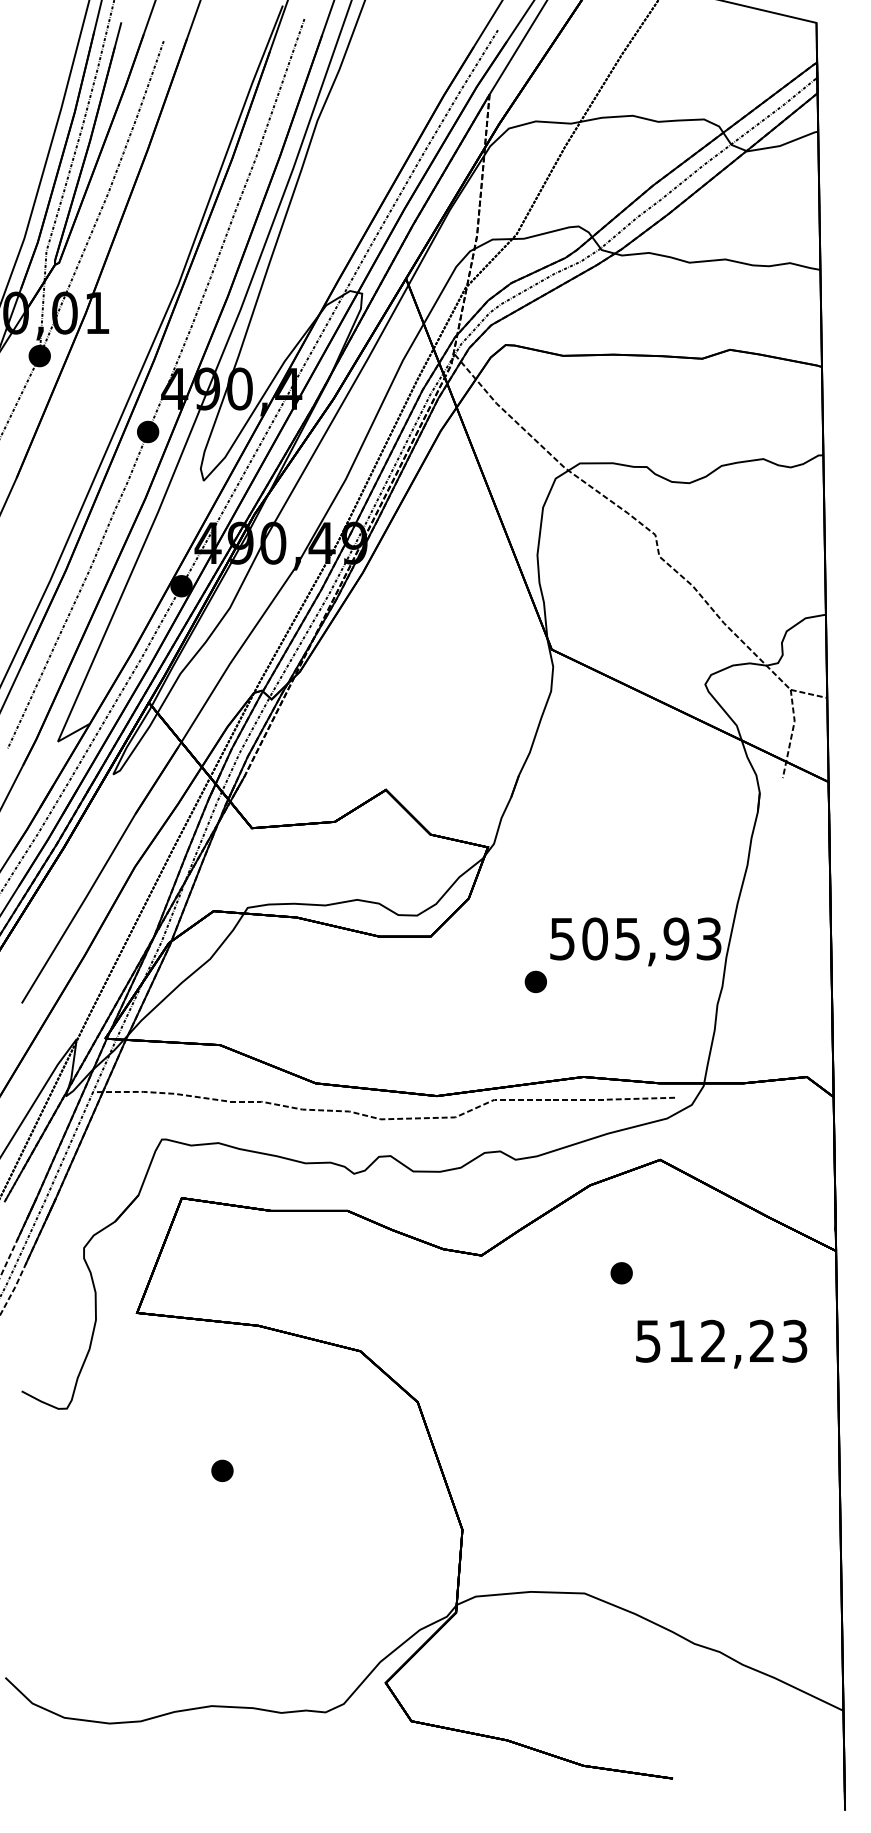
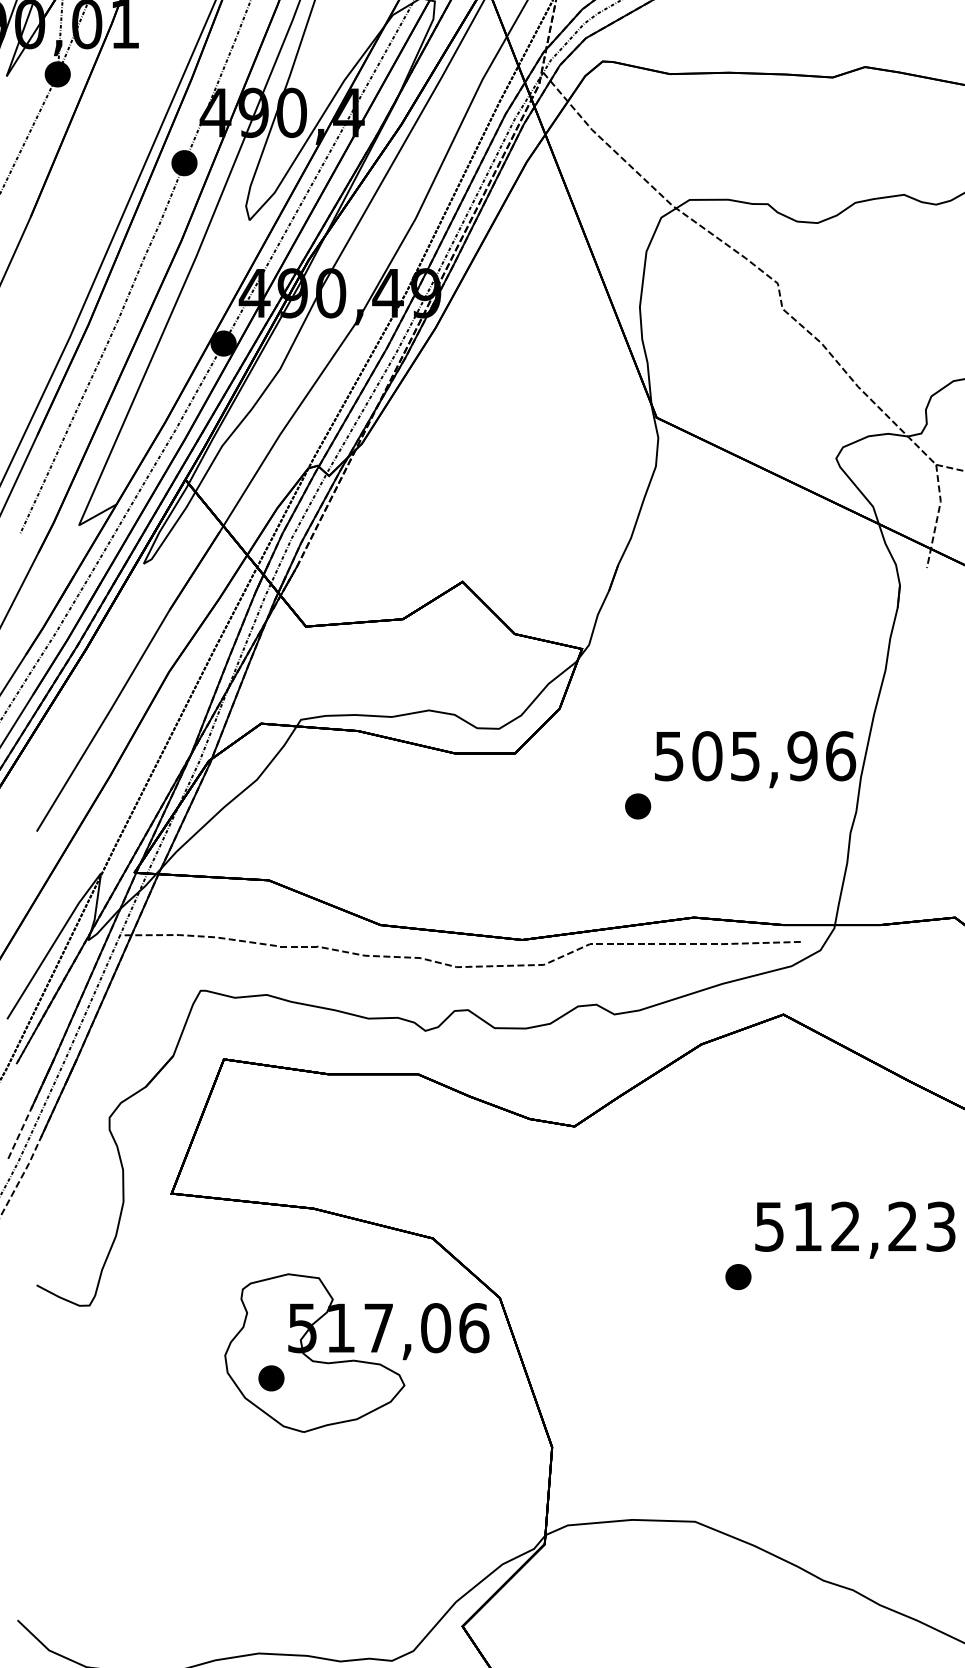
text: (709, 938) -> (841, 755), 505,93 -> 505,96
part: (621, 1273) -> (738, 1277), moved
part: (295, 1449) -> (356, 1353), added

